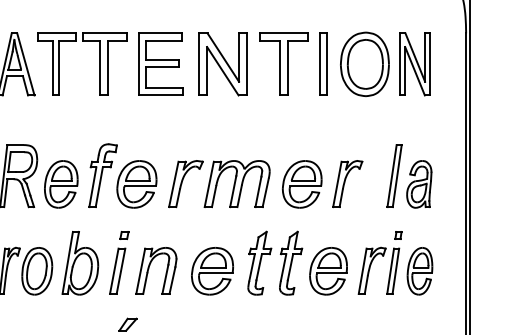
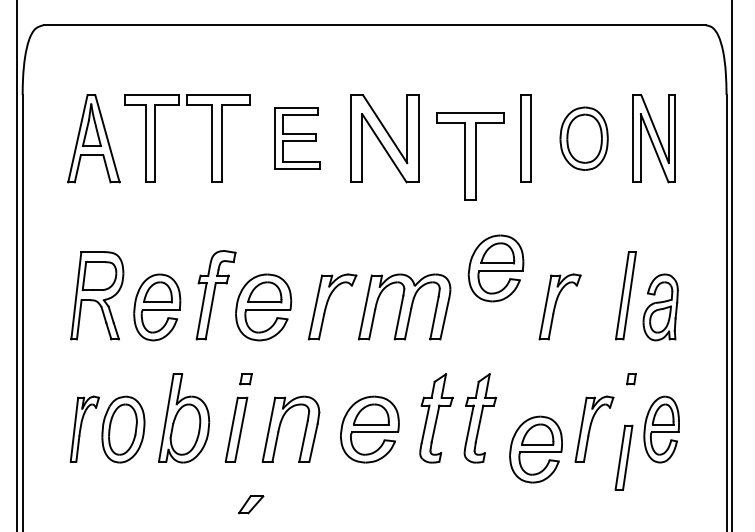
part: (161, 64) -> (297, 138), size x0.7
part: (284, 64) -> (470, 156), moved
part: (364, 64) -> (583, 138), size x0.7
part: (301, 184) -> (495, 268), moved
part: (328, 271) -> (535, 449), moved
part: (392, 271) -> (623, 457), moved

